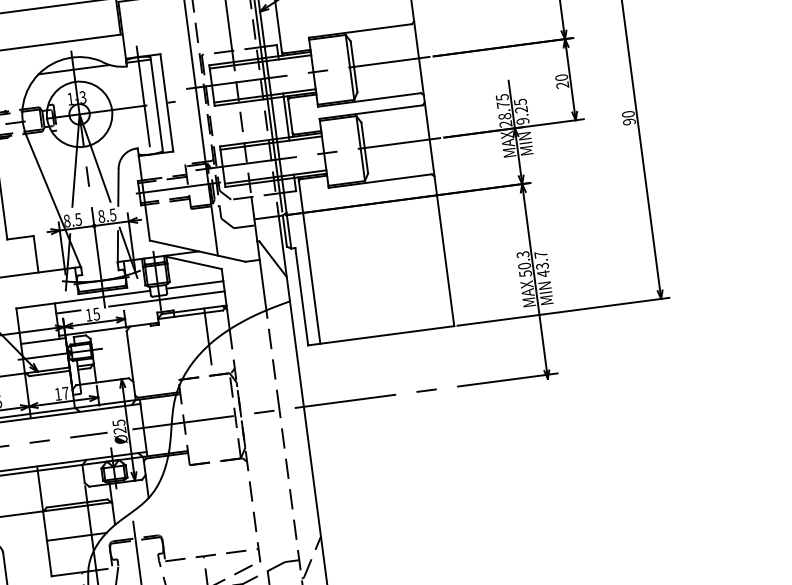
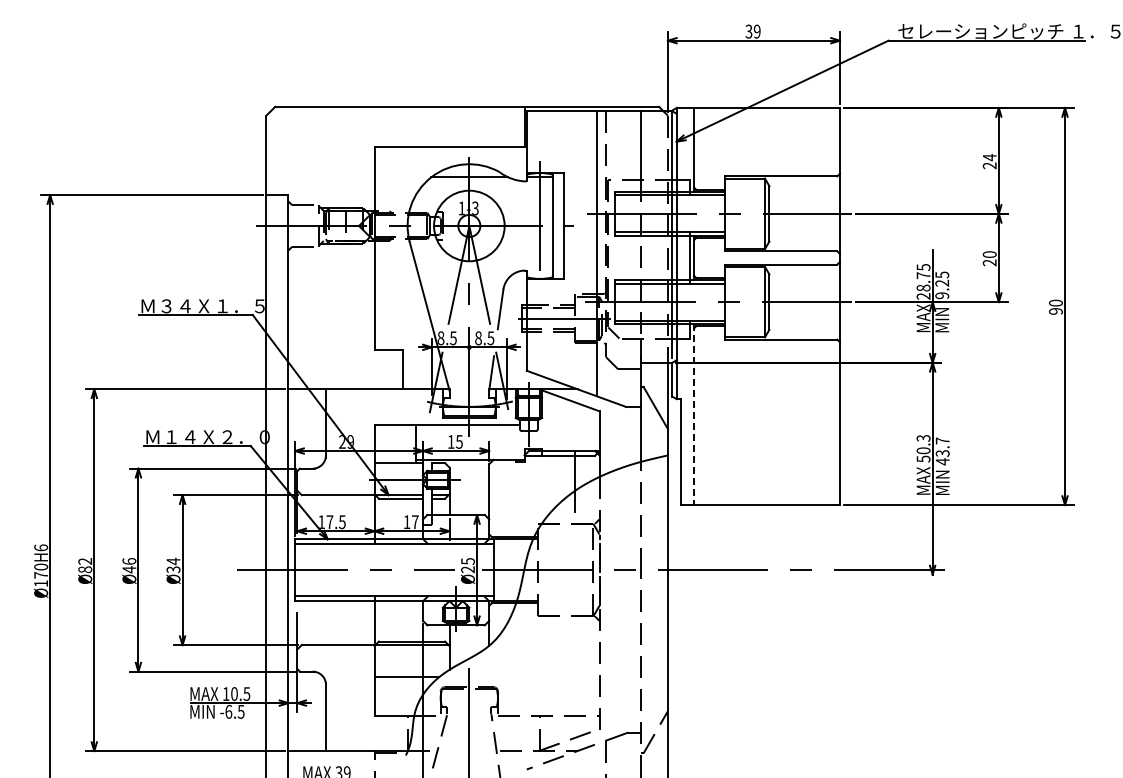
line: (309, 261) -> (694, 415), solid -> dashed
line: (194, 284) -> (568, 424), removed
line: (166, 298) -> (536, 435), removed
line: (68, 311) -> (429, 435), removed

